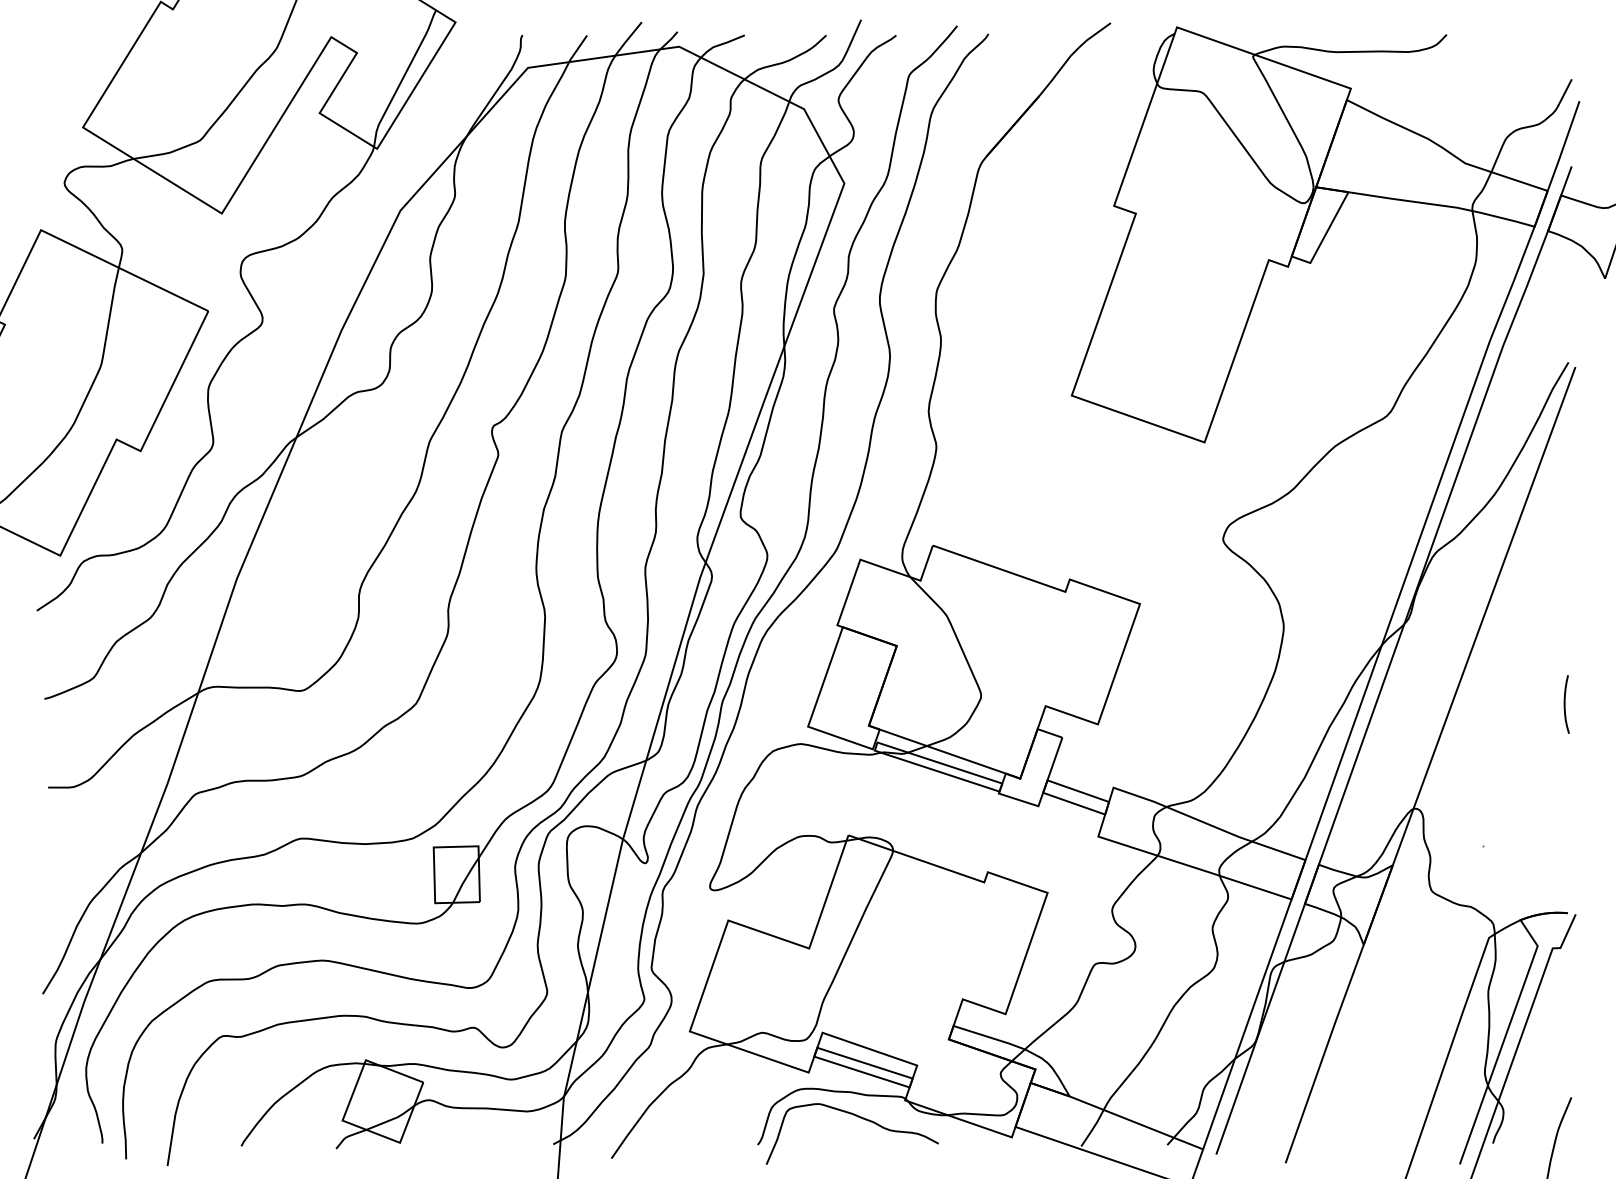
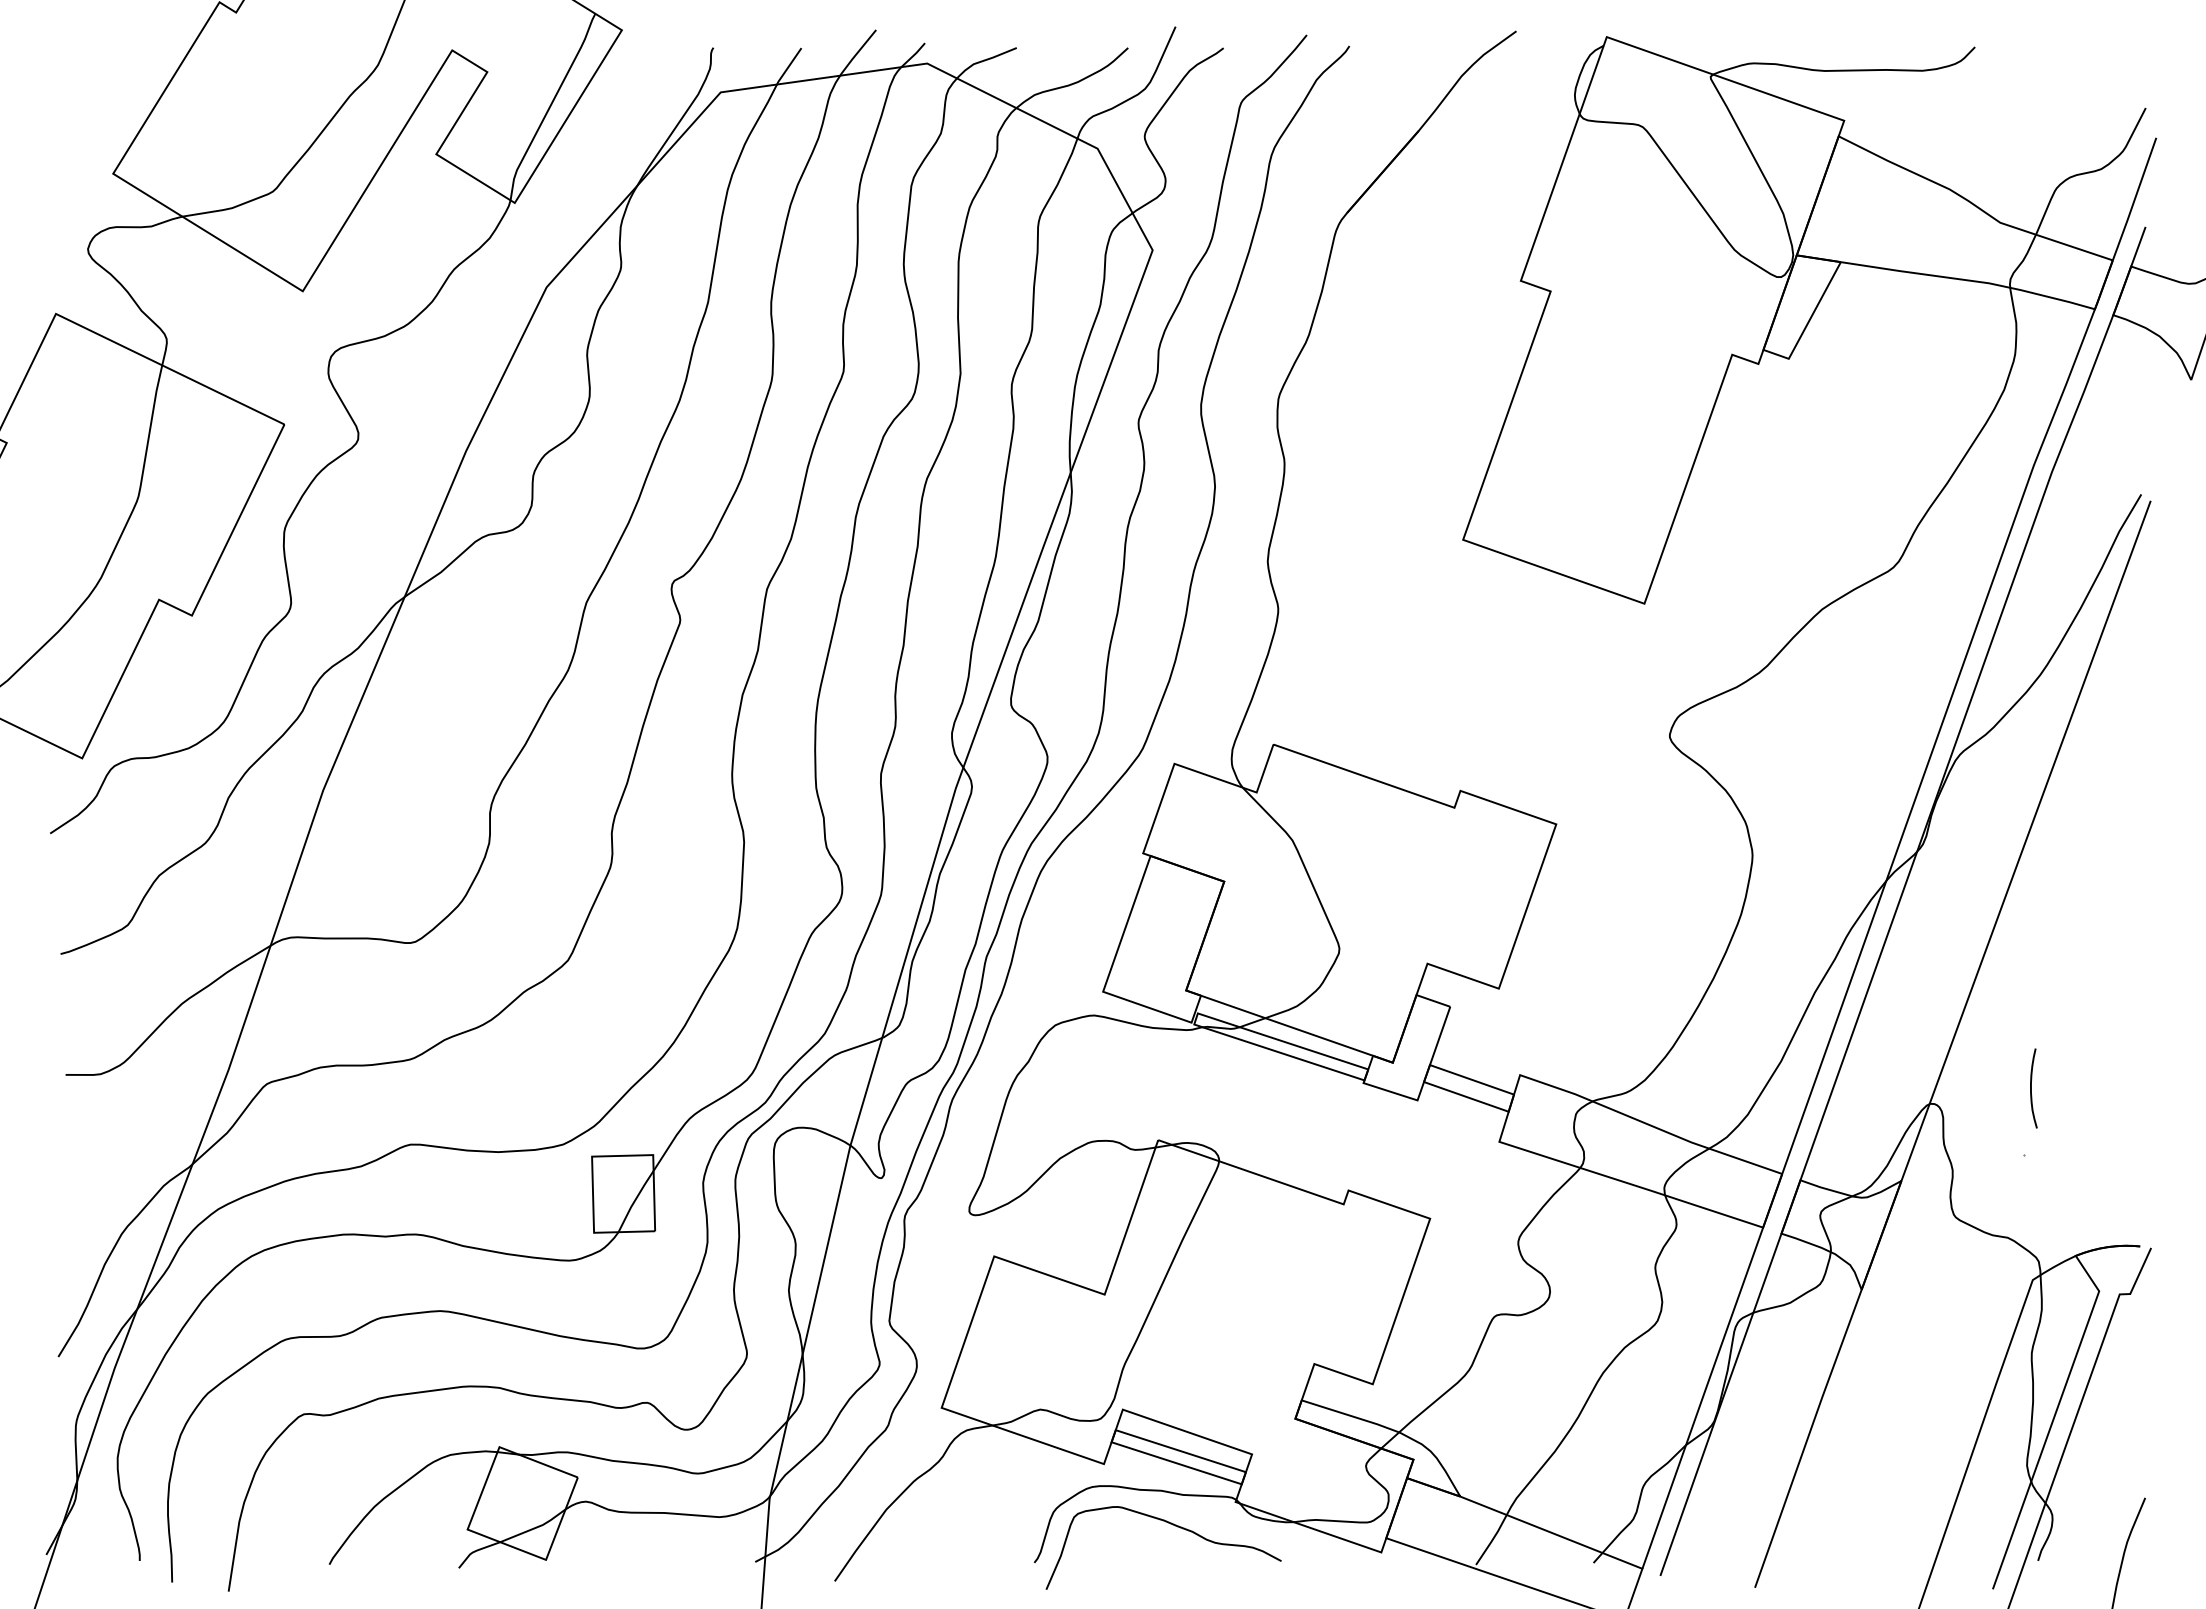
curve: (1565, 704) -> (2031, 1088), moved

